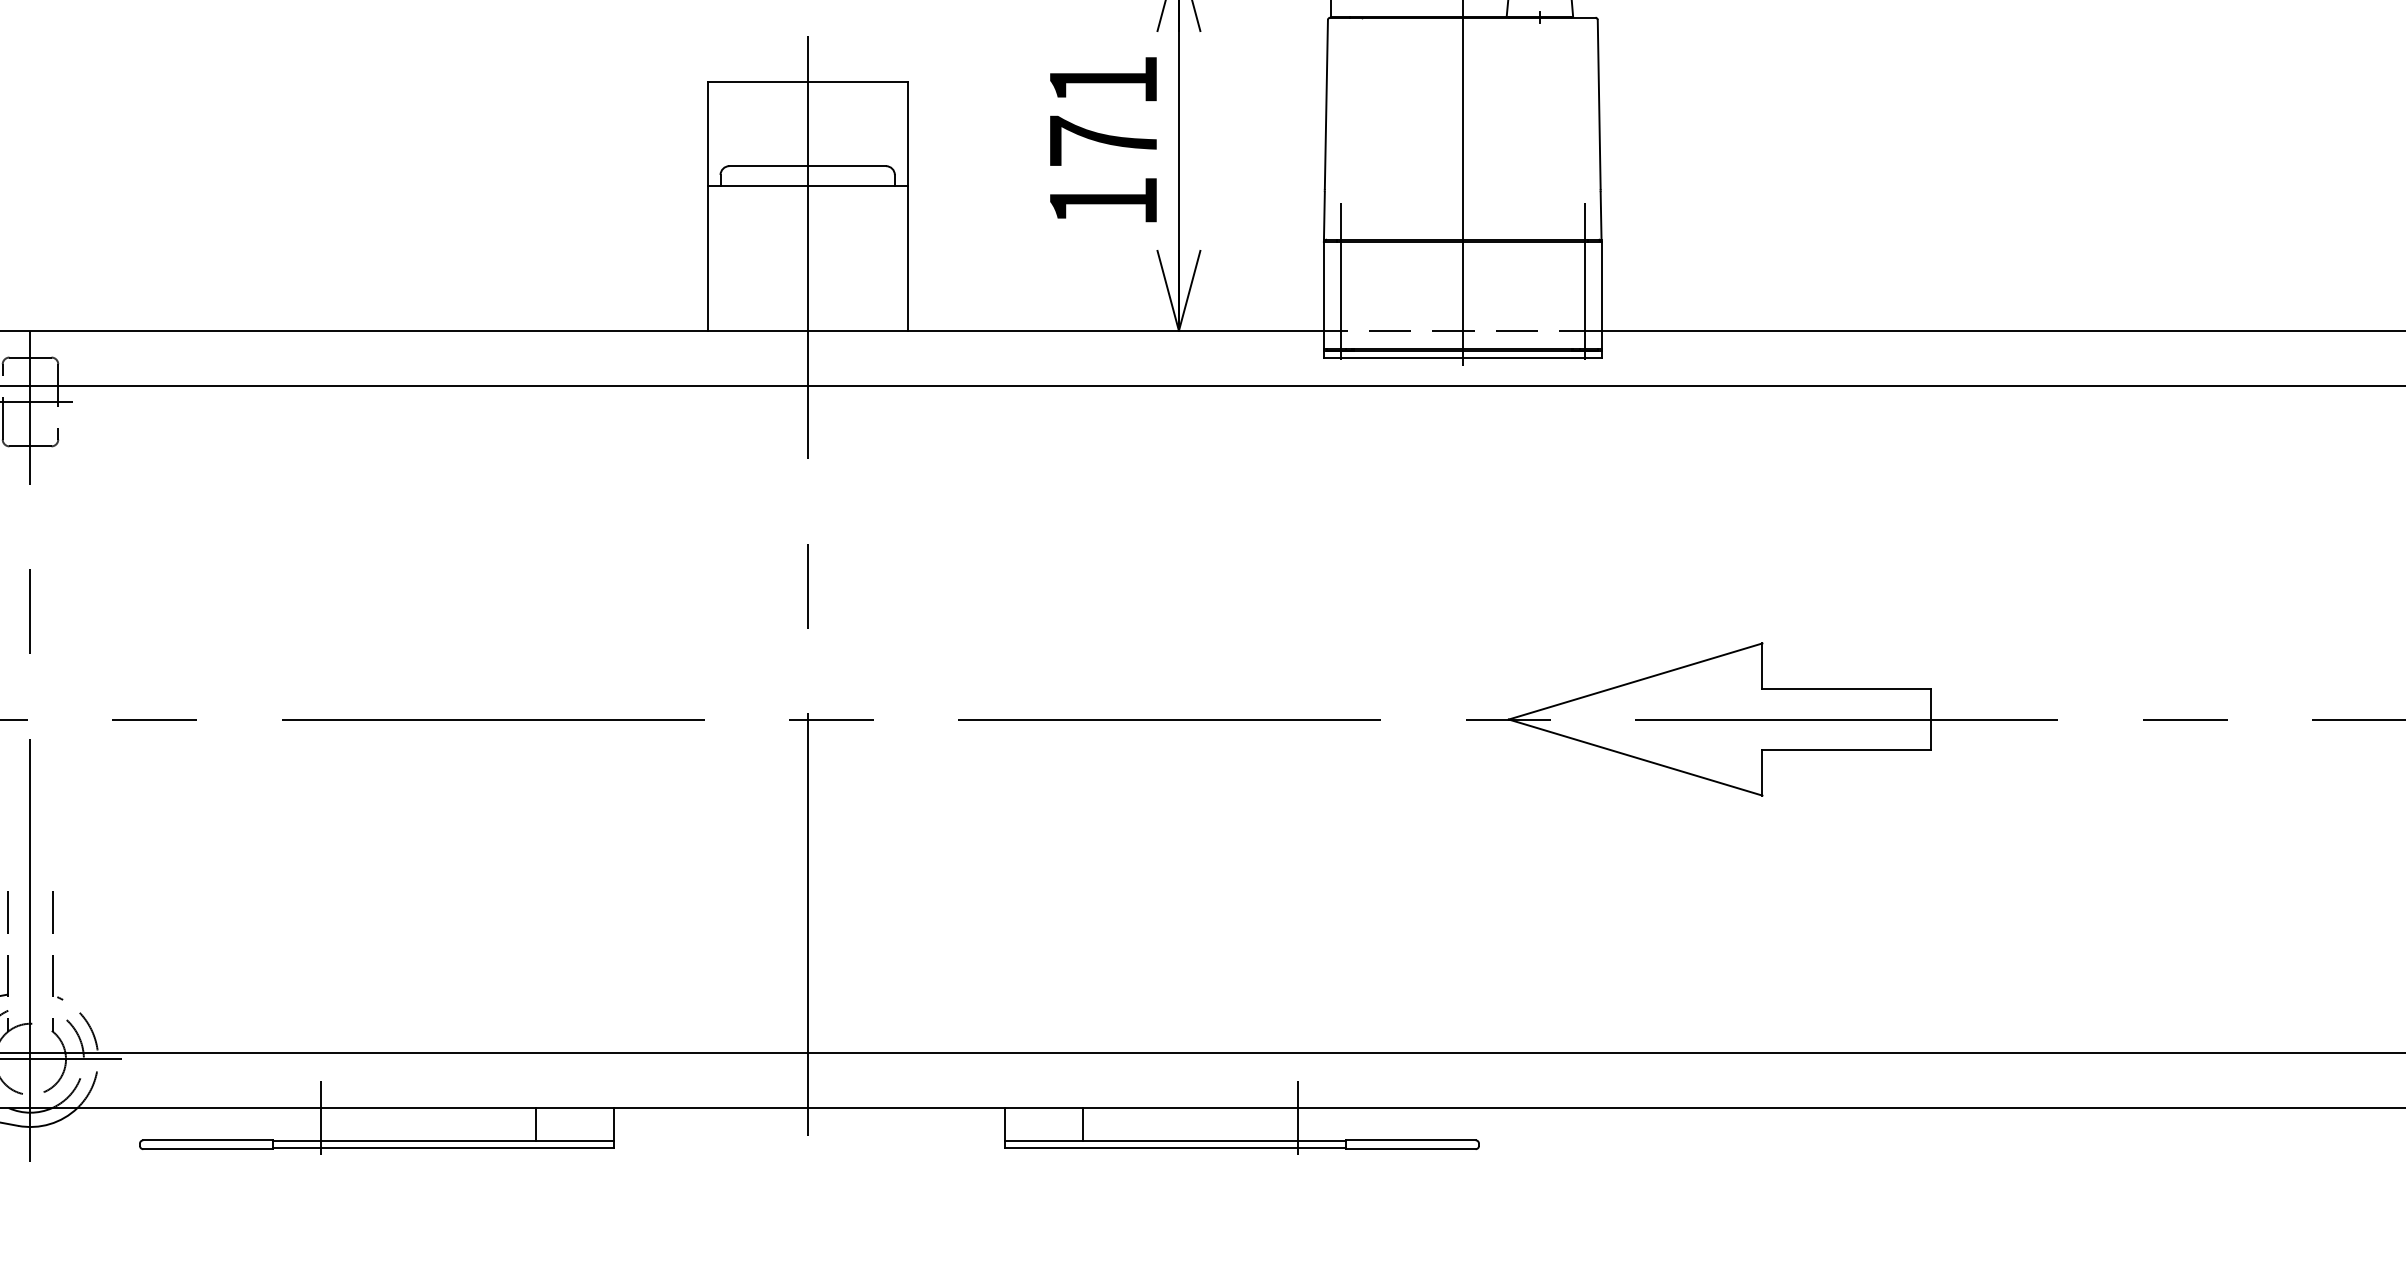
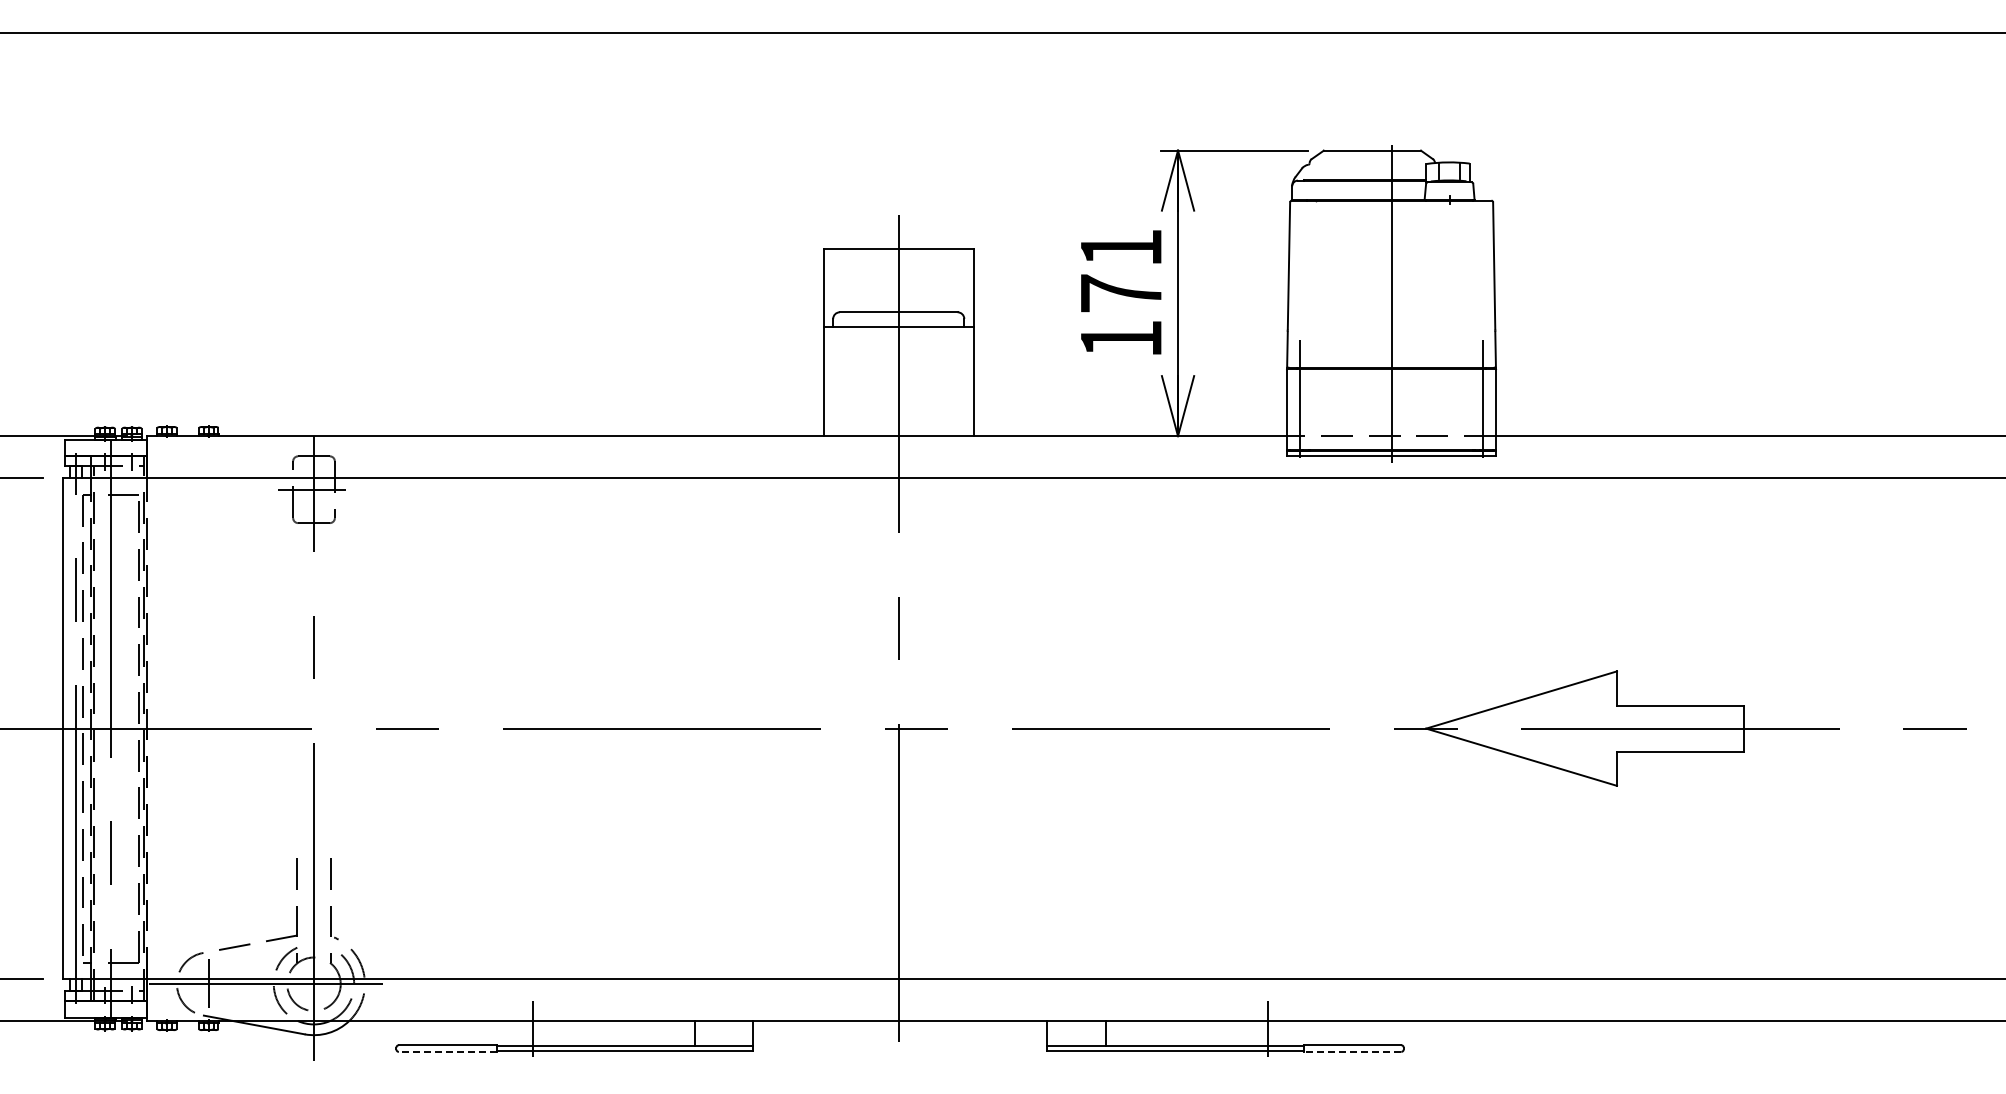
line: (207, 1148) -> (447, 1051), solid -> dashed
line: (1410, 1148) -> (1352, 1051), solid -> dashed

